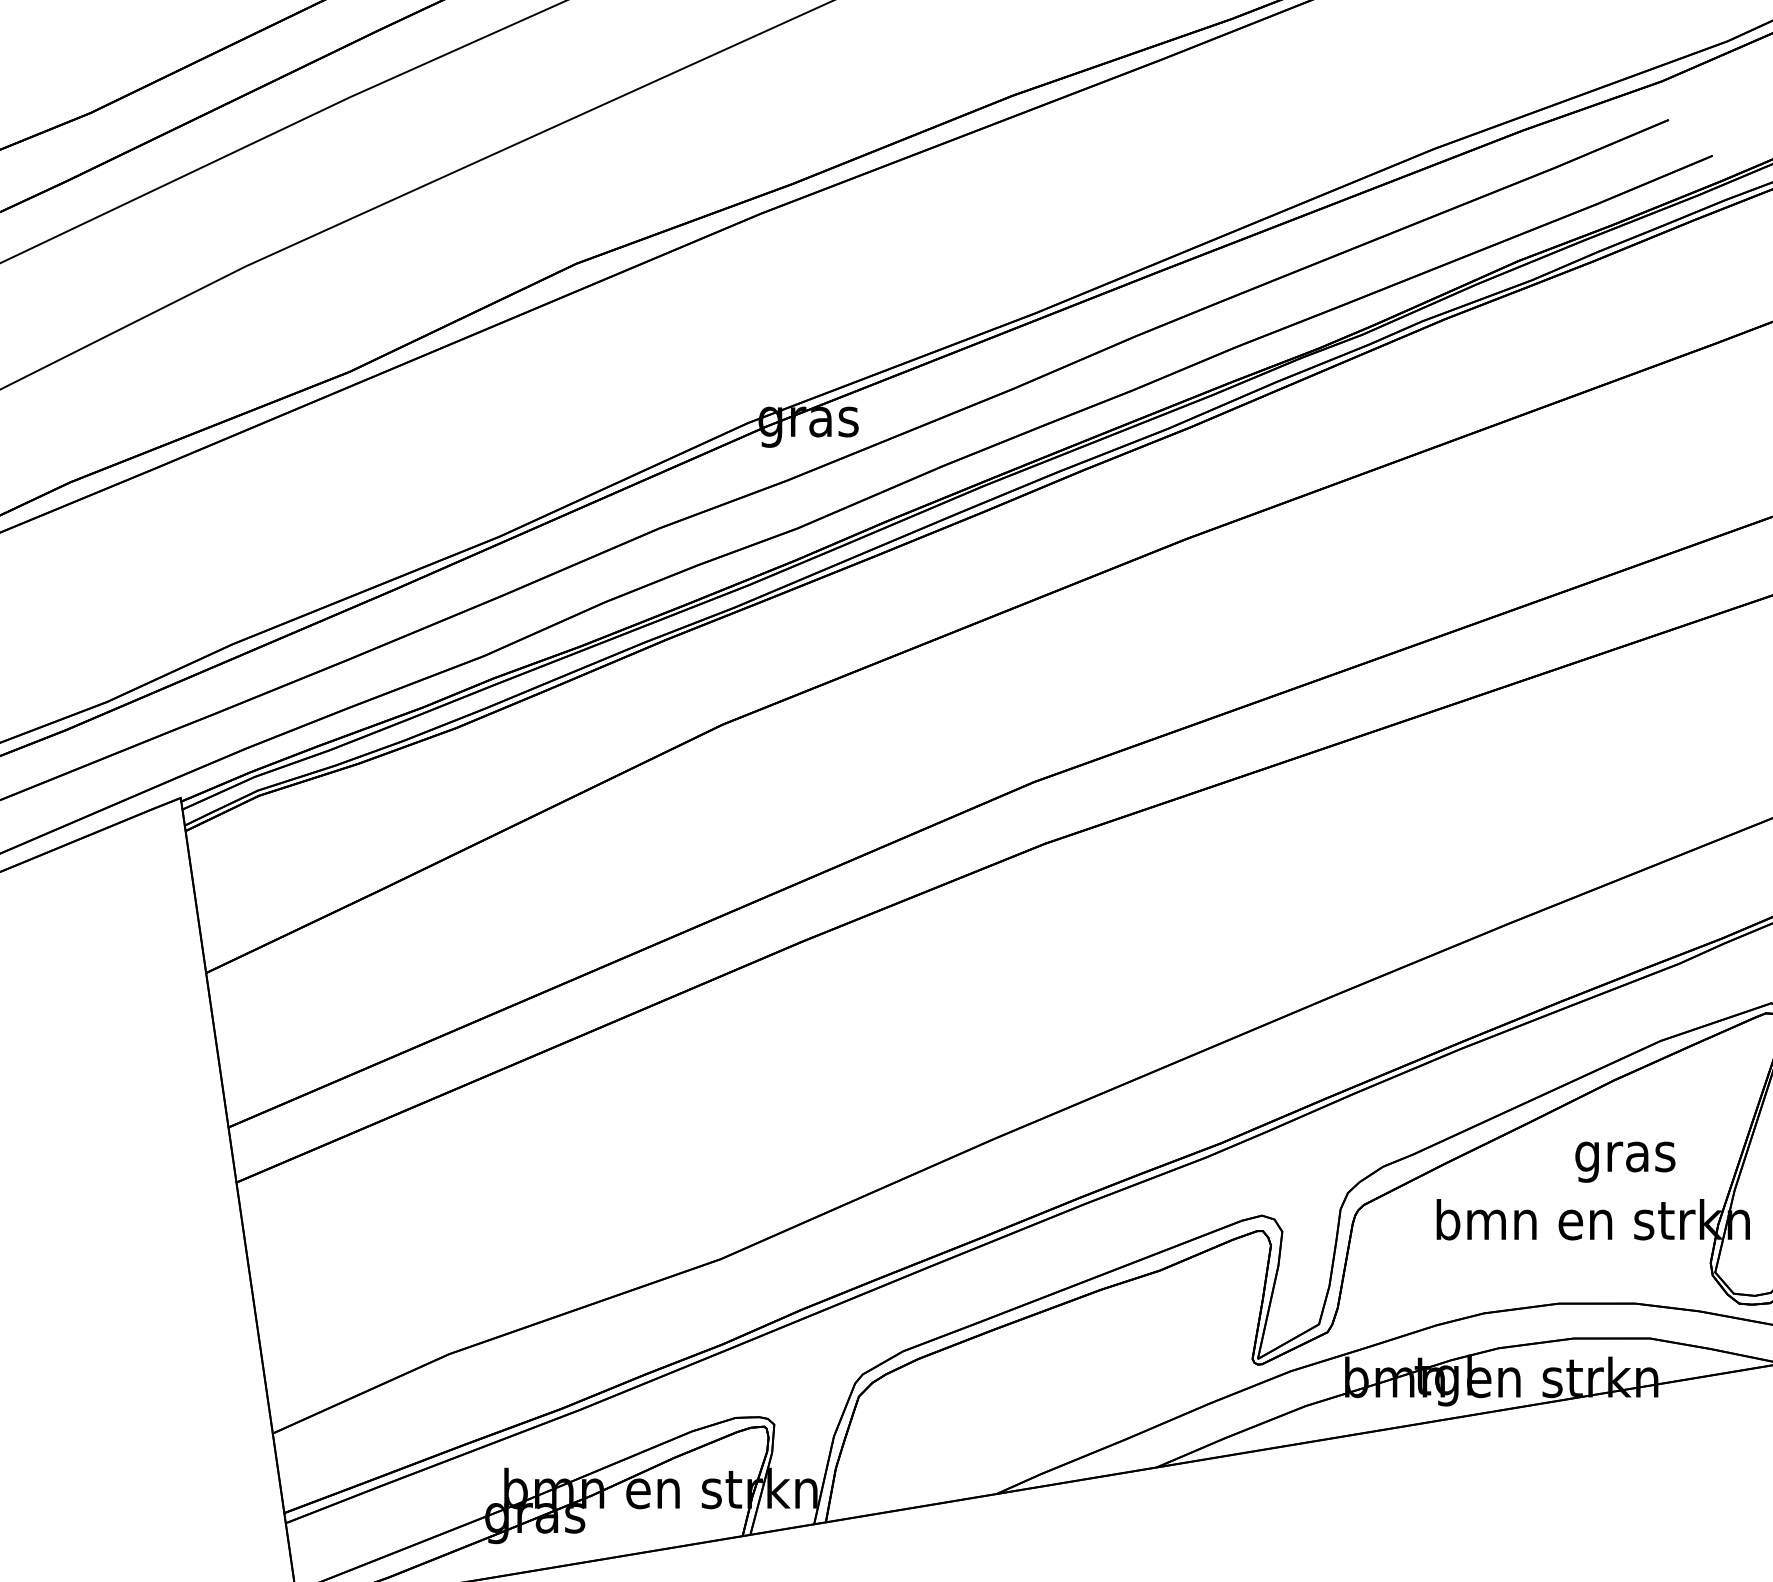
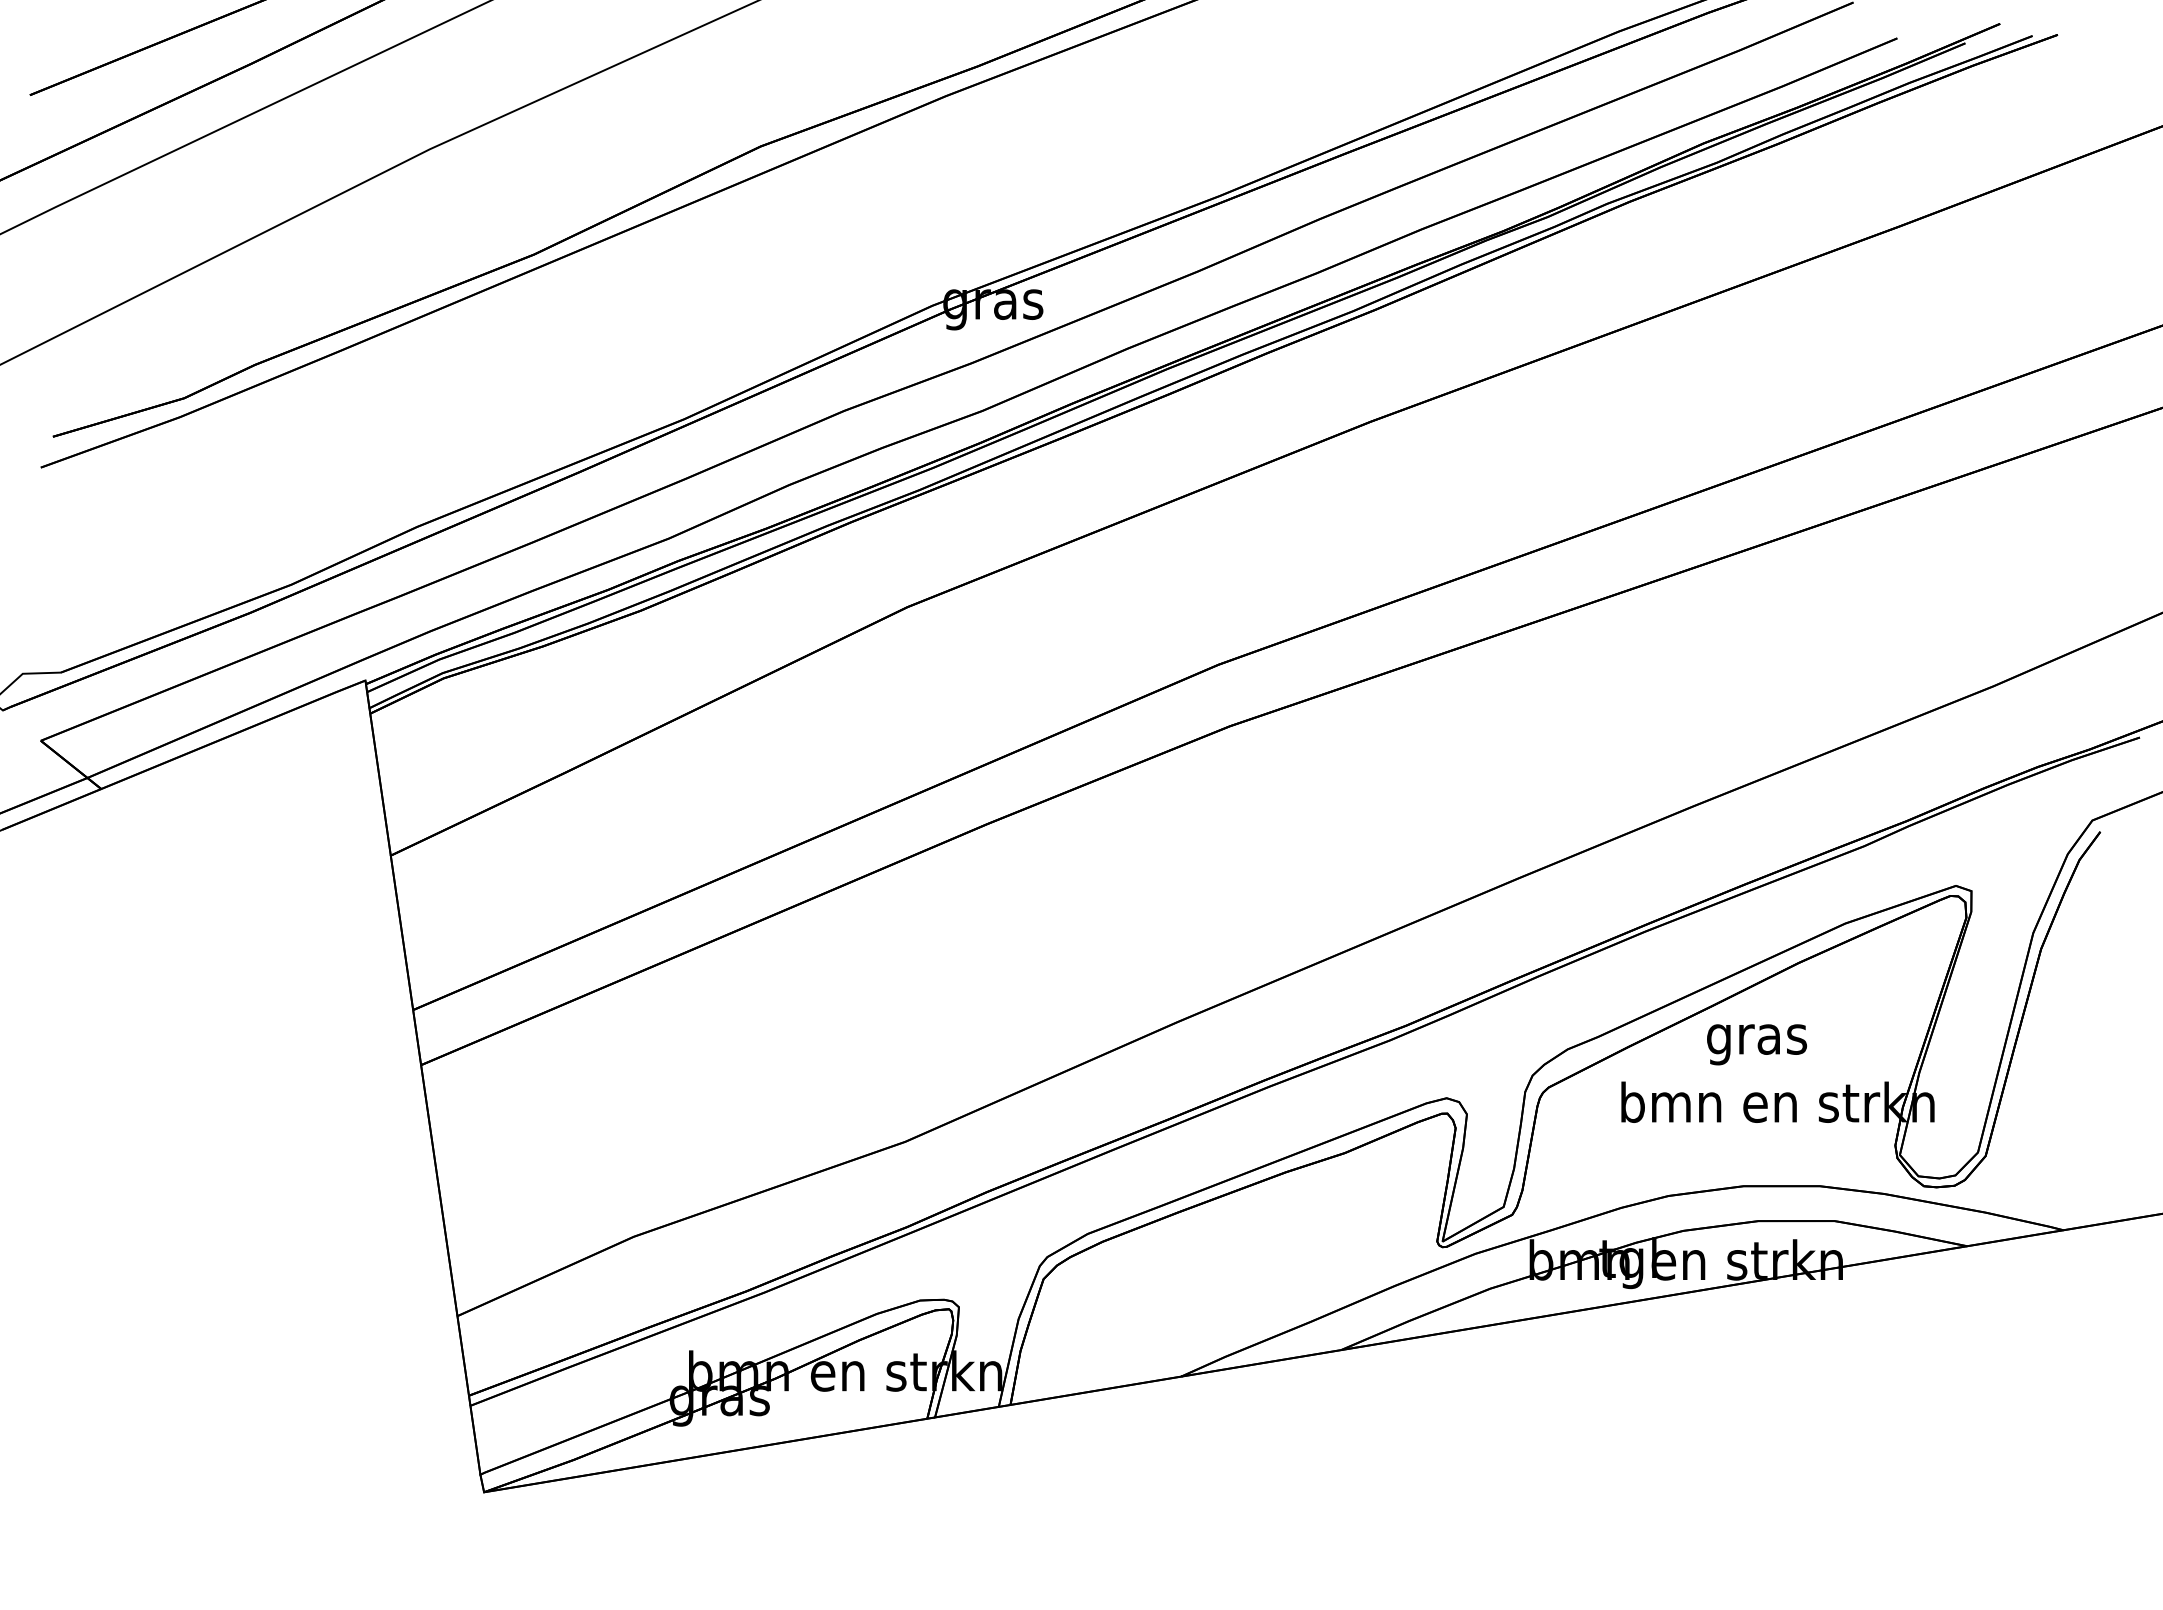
text: (1624, 1161) -> (1756, 1044), moved

